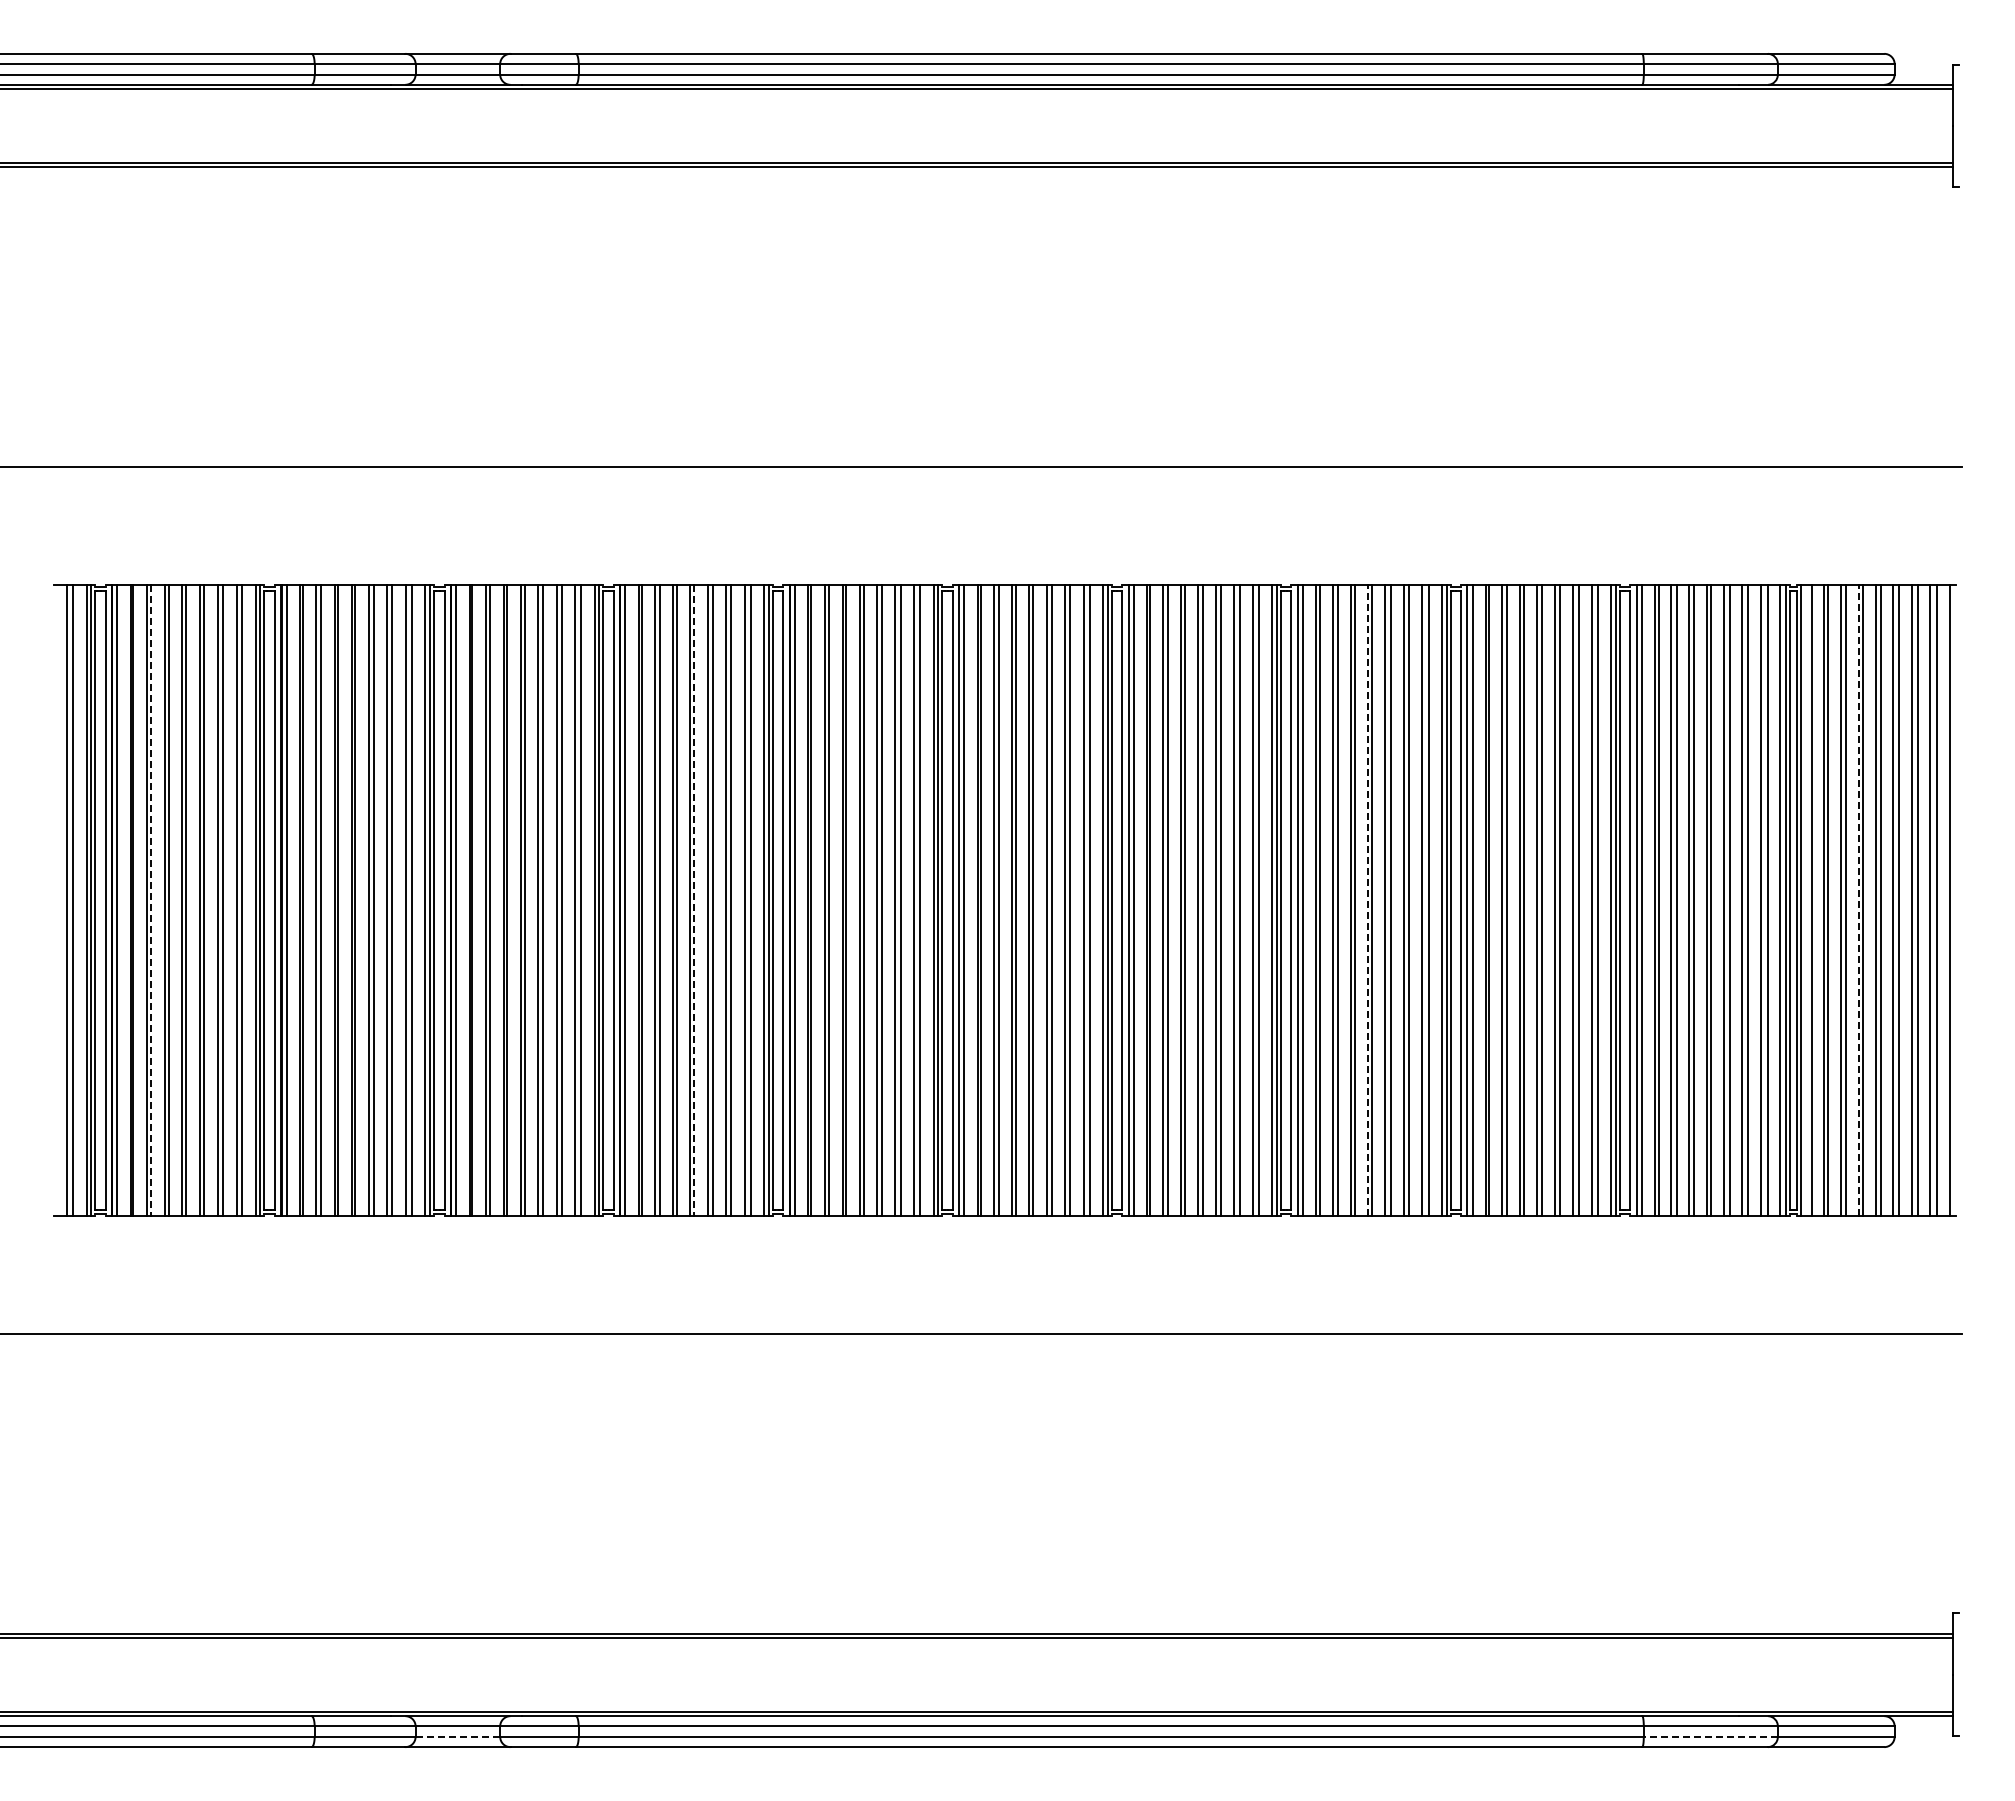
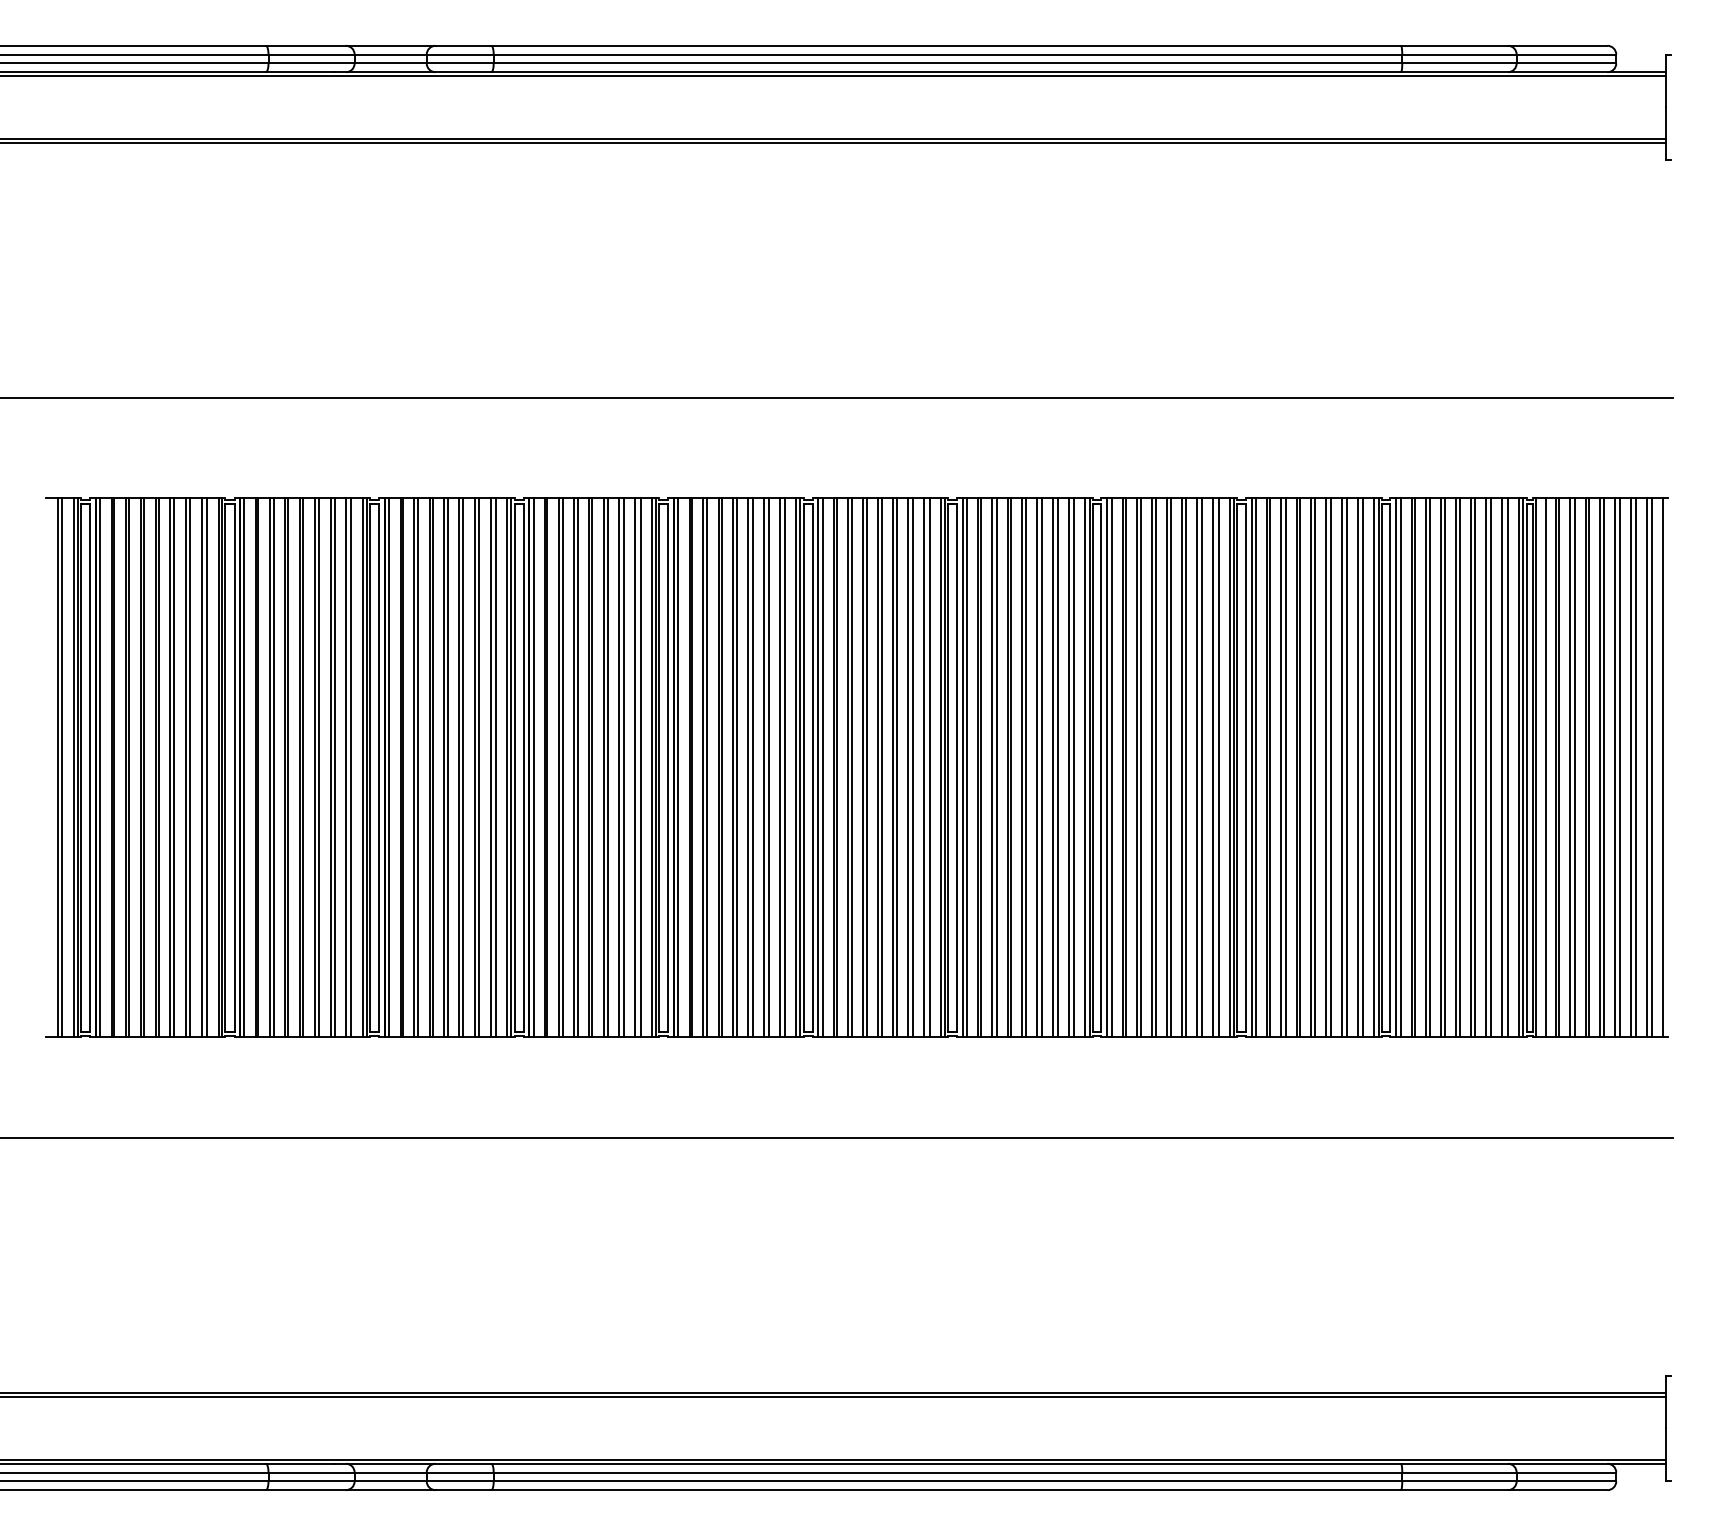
line: (151, 900) -> (129, 768), dashed -> solid
line: (694, 900) -> (592, 768), dashed -> solid
line: (1367, 900) -> (1166, 768), dashed -> solid
line: (1858, 900) -> (1585, 768), dashed -> solid
line: (457, 1736) -> (390, 1481), dashed -> solid
line: (1710, 1736) -> (1459, 1481), dashed -> solid

